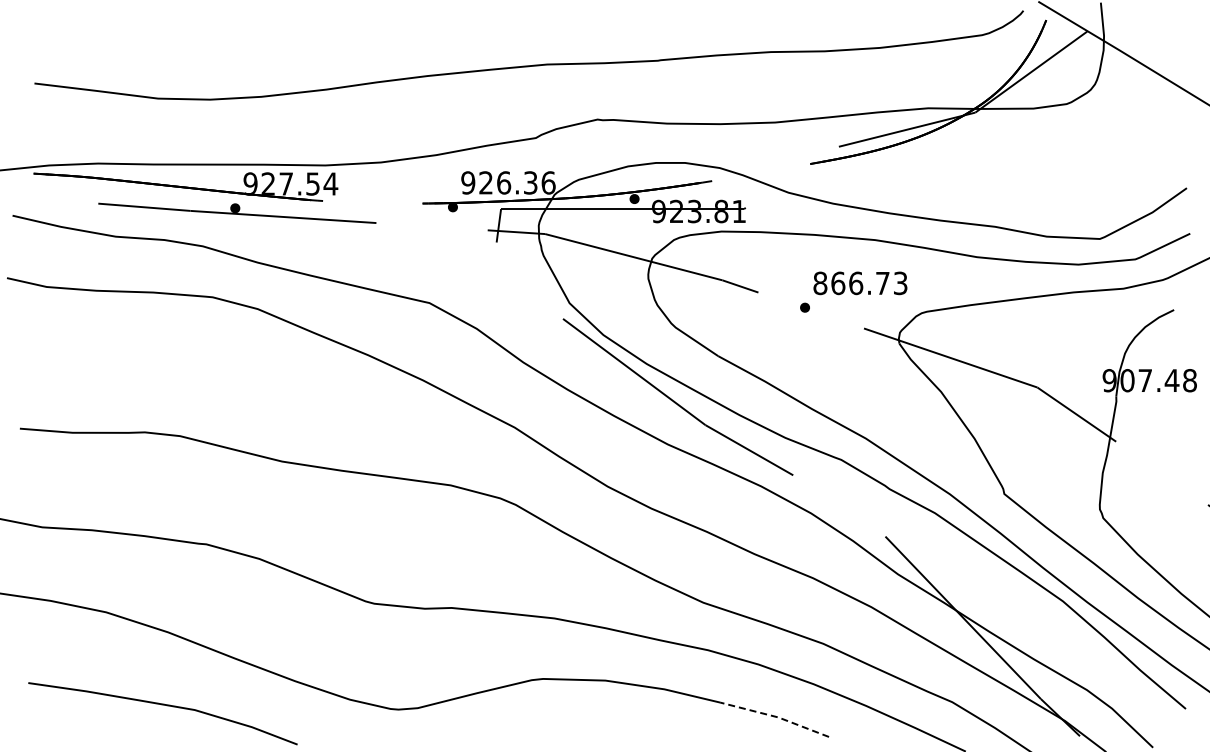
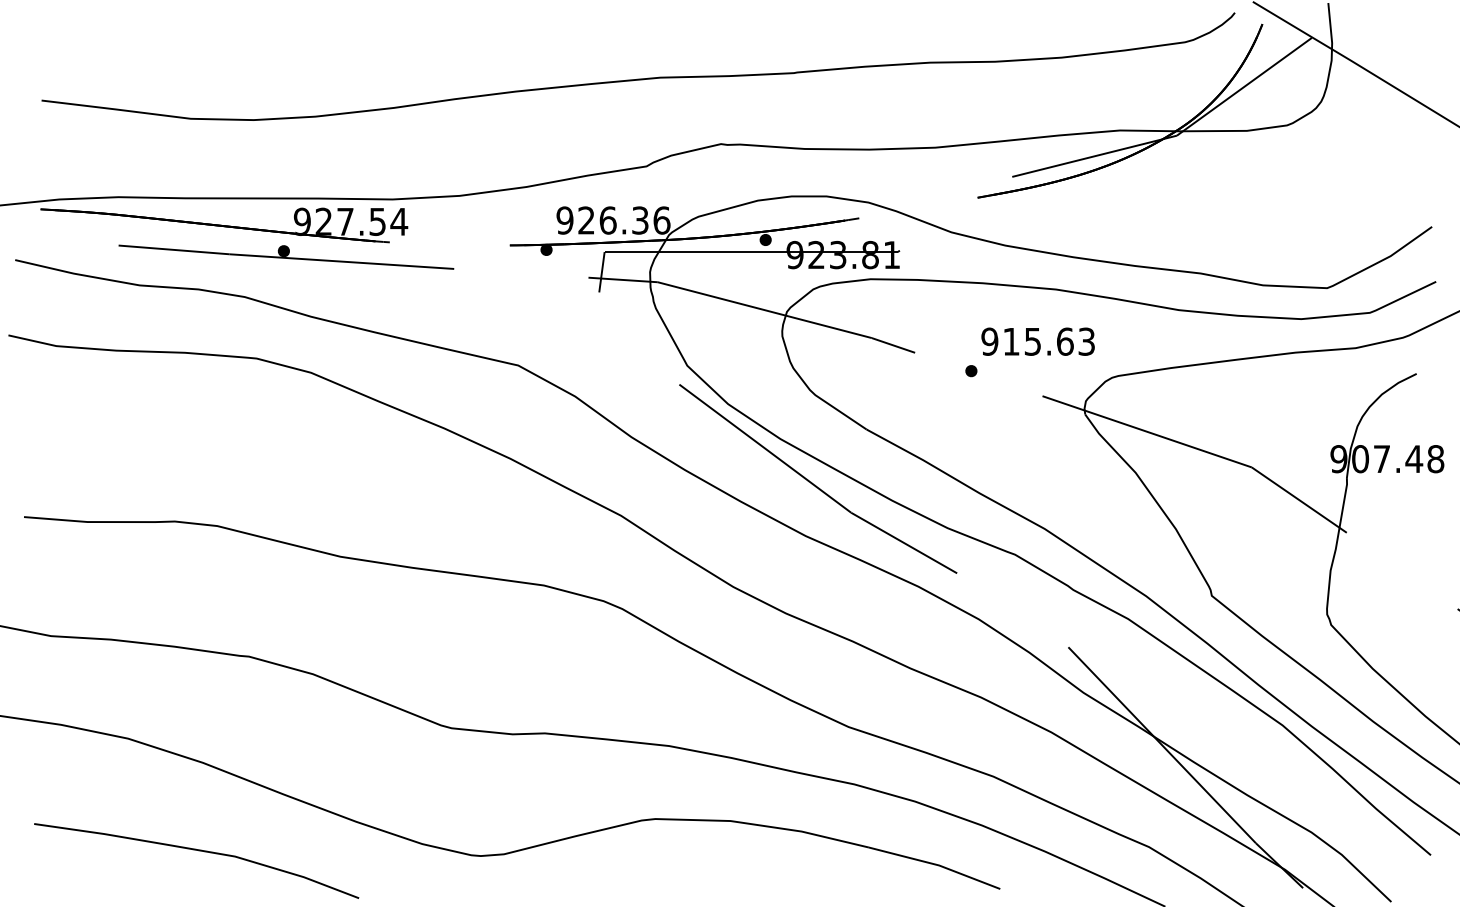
text: (851, 283) -> (1027, 341), 866.73 -> 915.63
line: (775, 716) -> (935, 864), dashed -> solid

